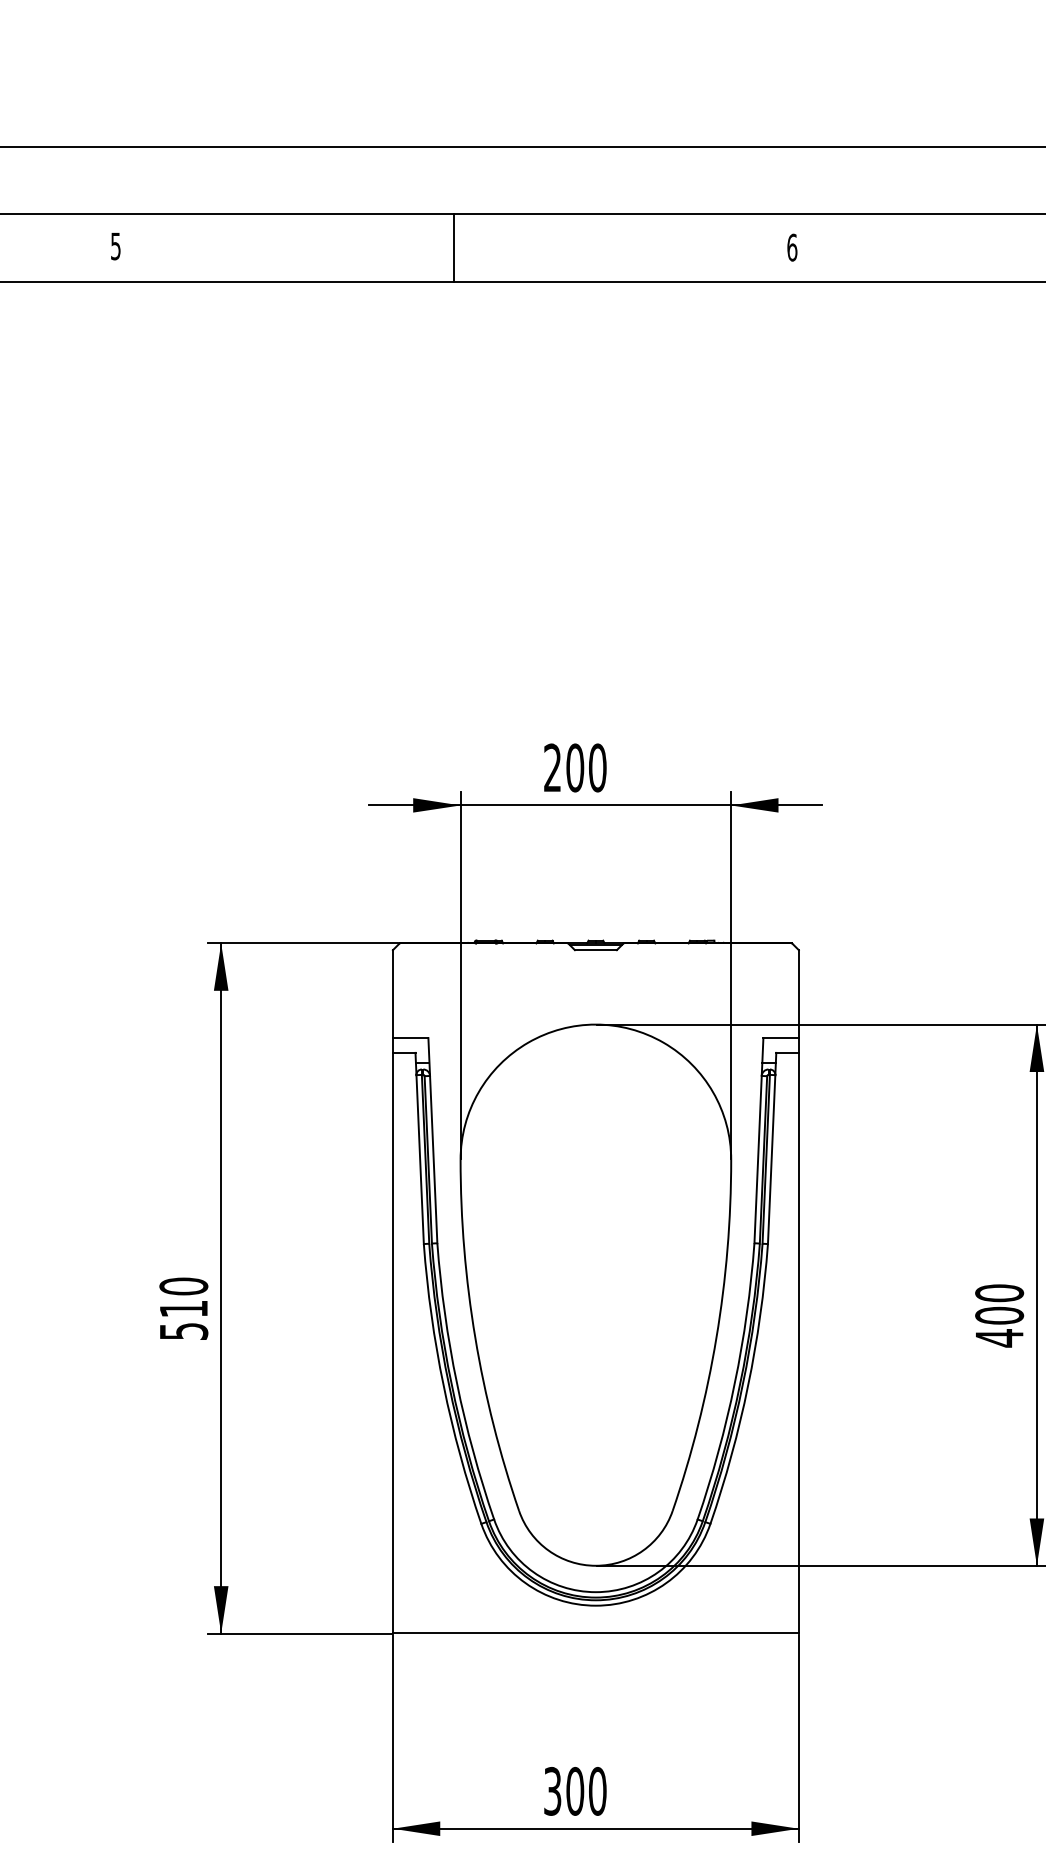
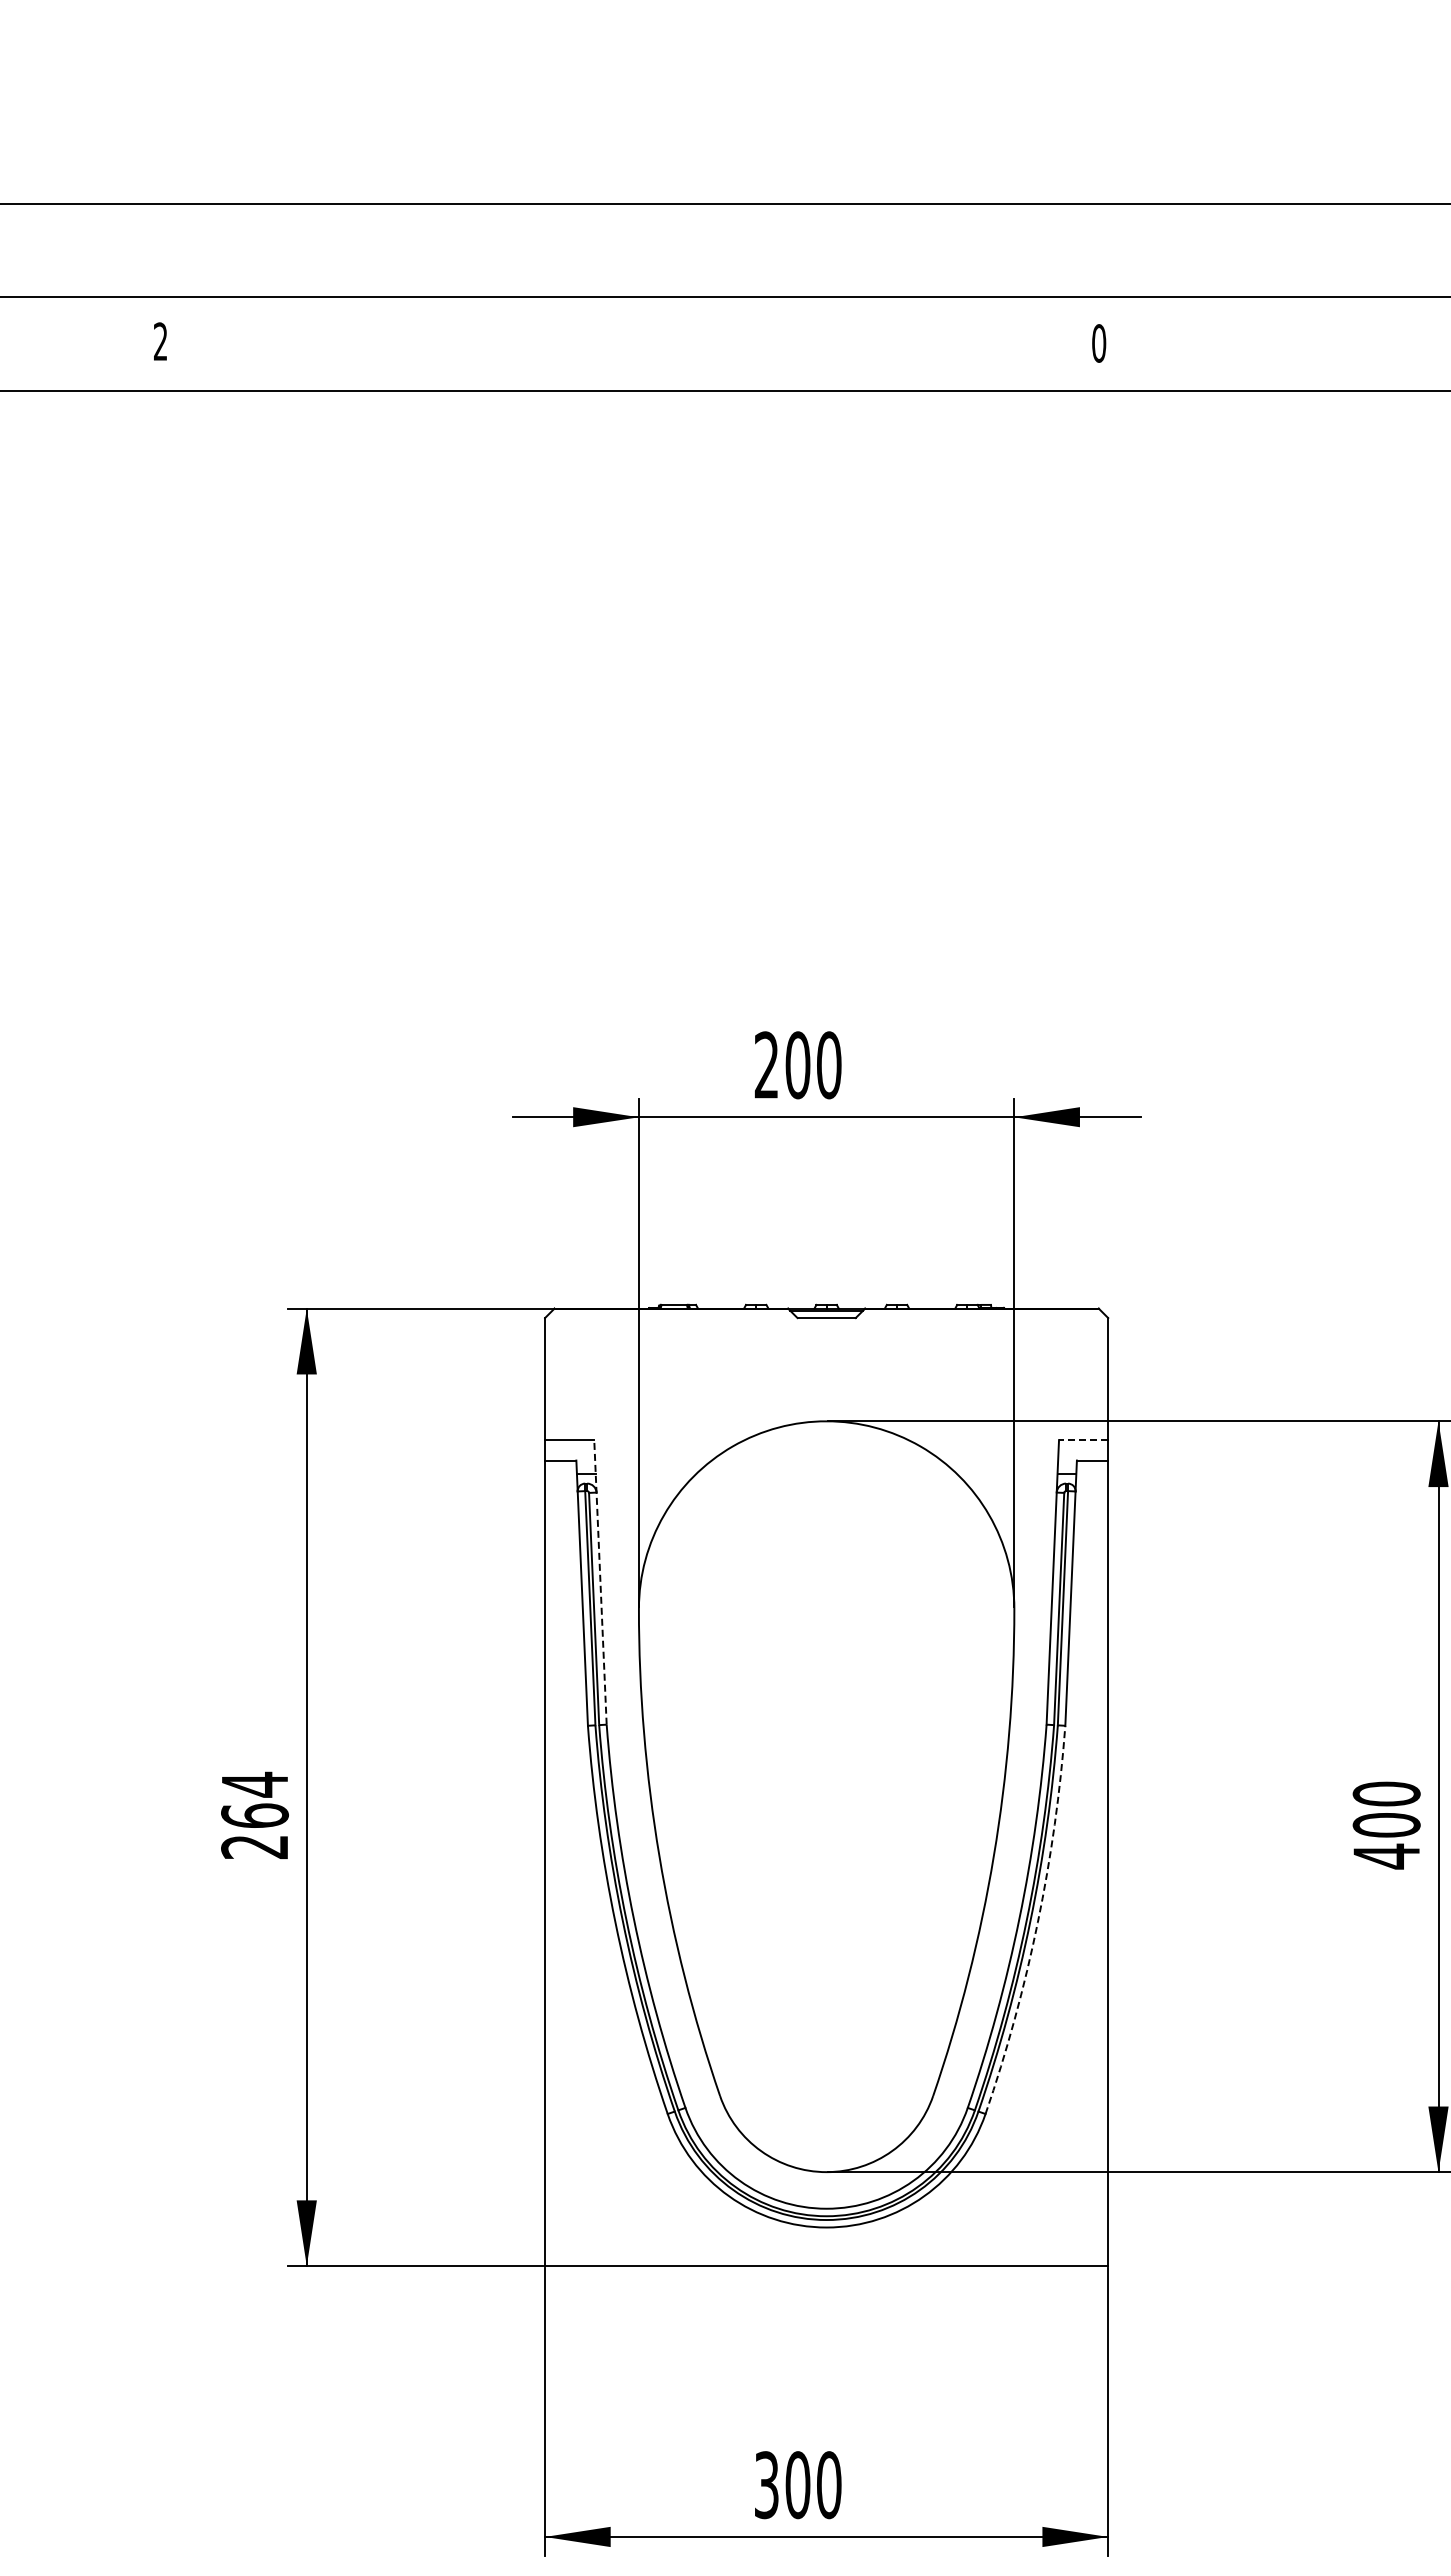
text: (115, 246) -> (160, 341), 5 -> 2
text: (792, 247) -> (1099, 343), 6 -> 0
line: (453, 248) -> (629, 344), removed
line: (781, 1038) -> (1083, 1440), solid -> dashed
line: (432, 1140) -> (600, 1581), solid -> dashed
text: (183, 1308) -> (254, 1815), 510 -> 264
arc: (747, 1385) -> (1037, 1922), solid -> dashed

